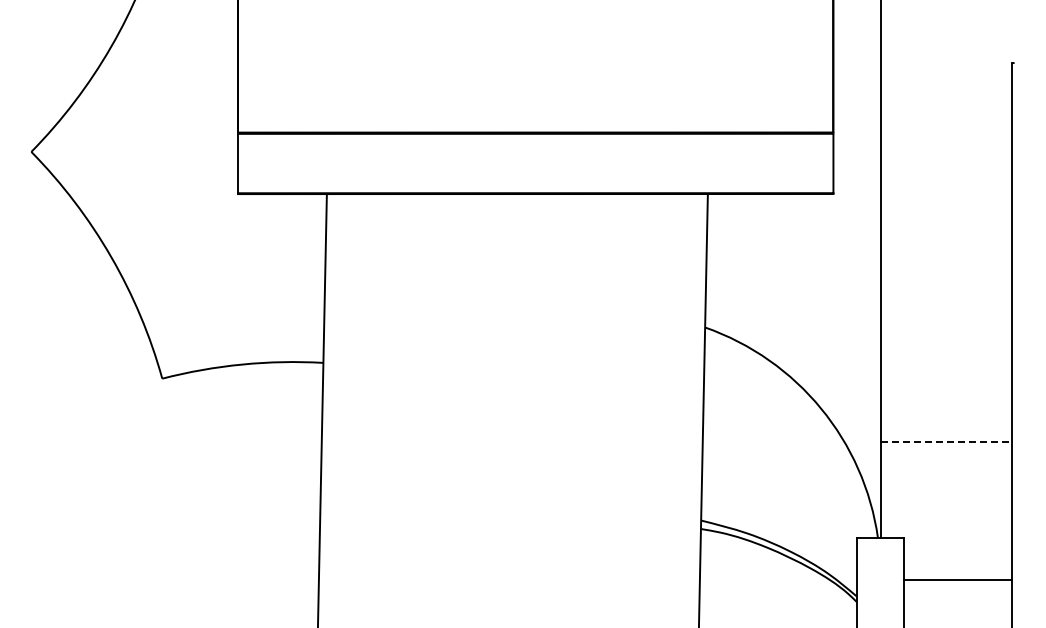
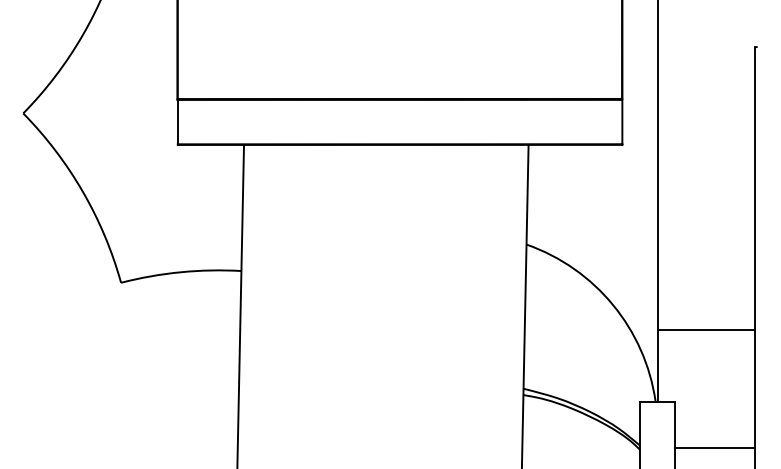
line: (946, 442) -> (706, 330), dashed -> solid
line: (957, 580) -> (715, 448), moved

